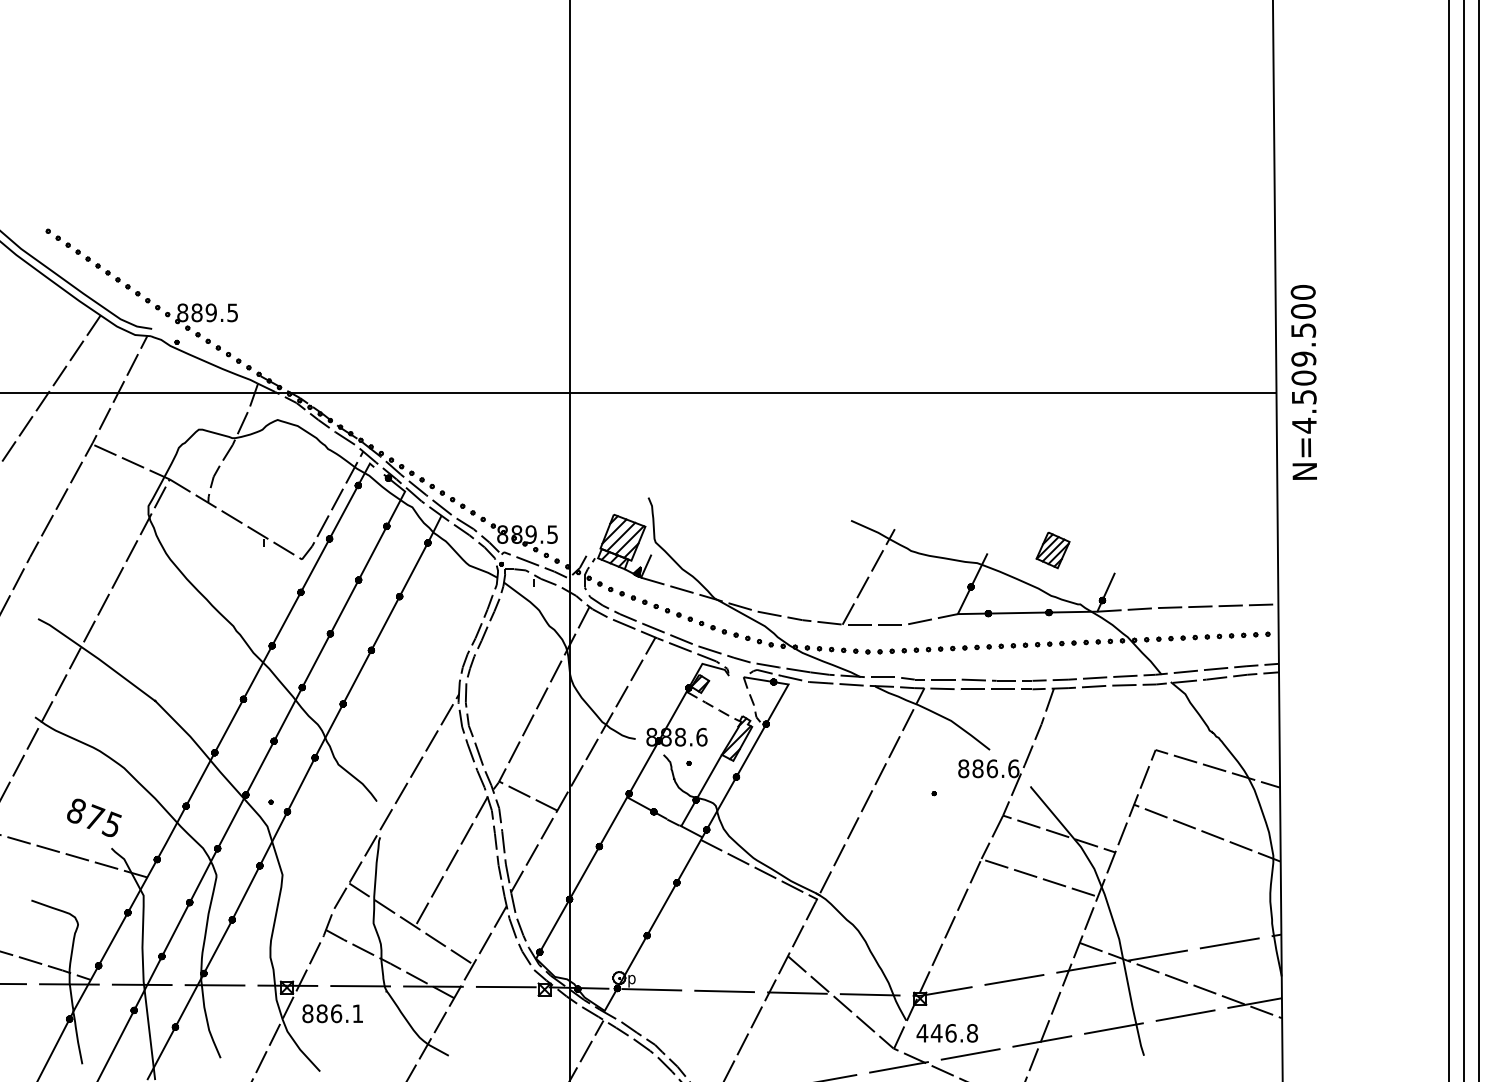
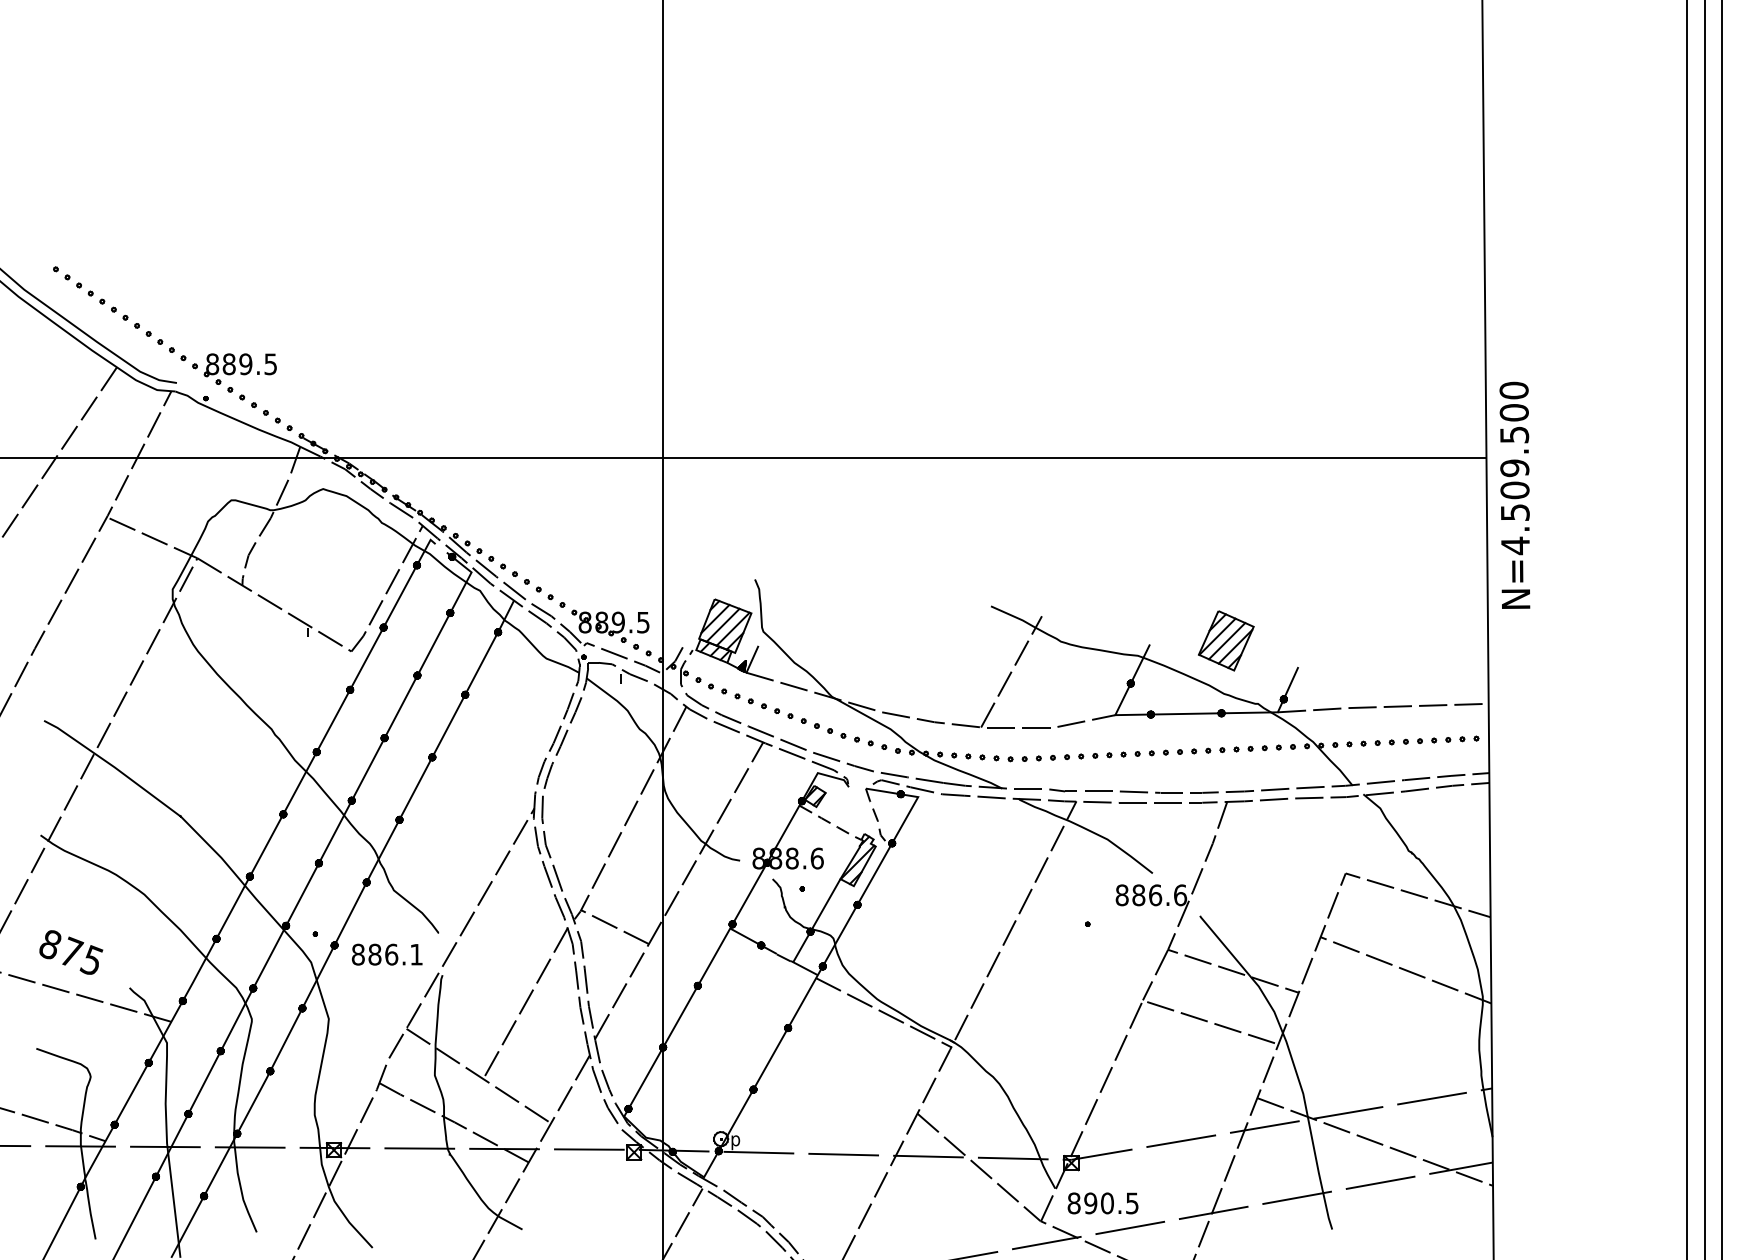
text: (1303, 382) -> (1514, 495), moved
part: (1052, 550) -> (1225, 641), size x1.43
text: (94, 817) -> (71, 952), moved
text: (332, 1013) -> (386, 954), moved
text: (947, 1033) -> (1103, 1203), 446.8 -> 890.5

